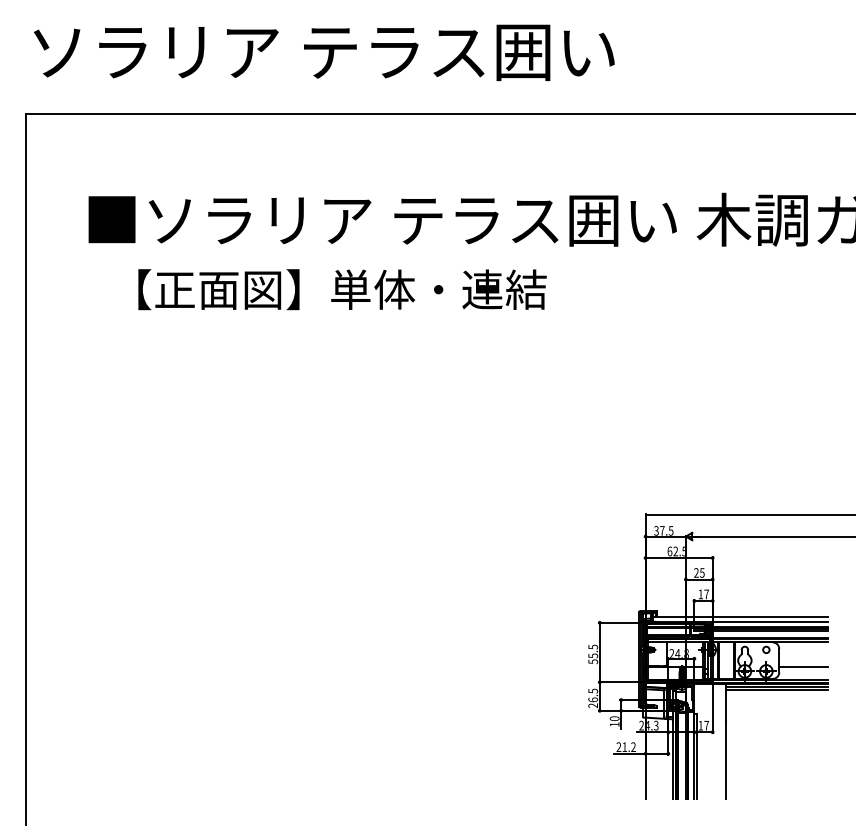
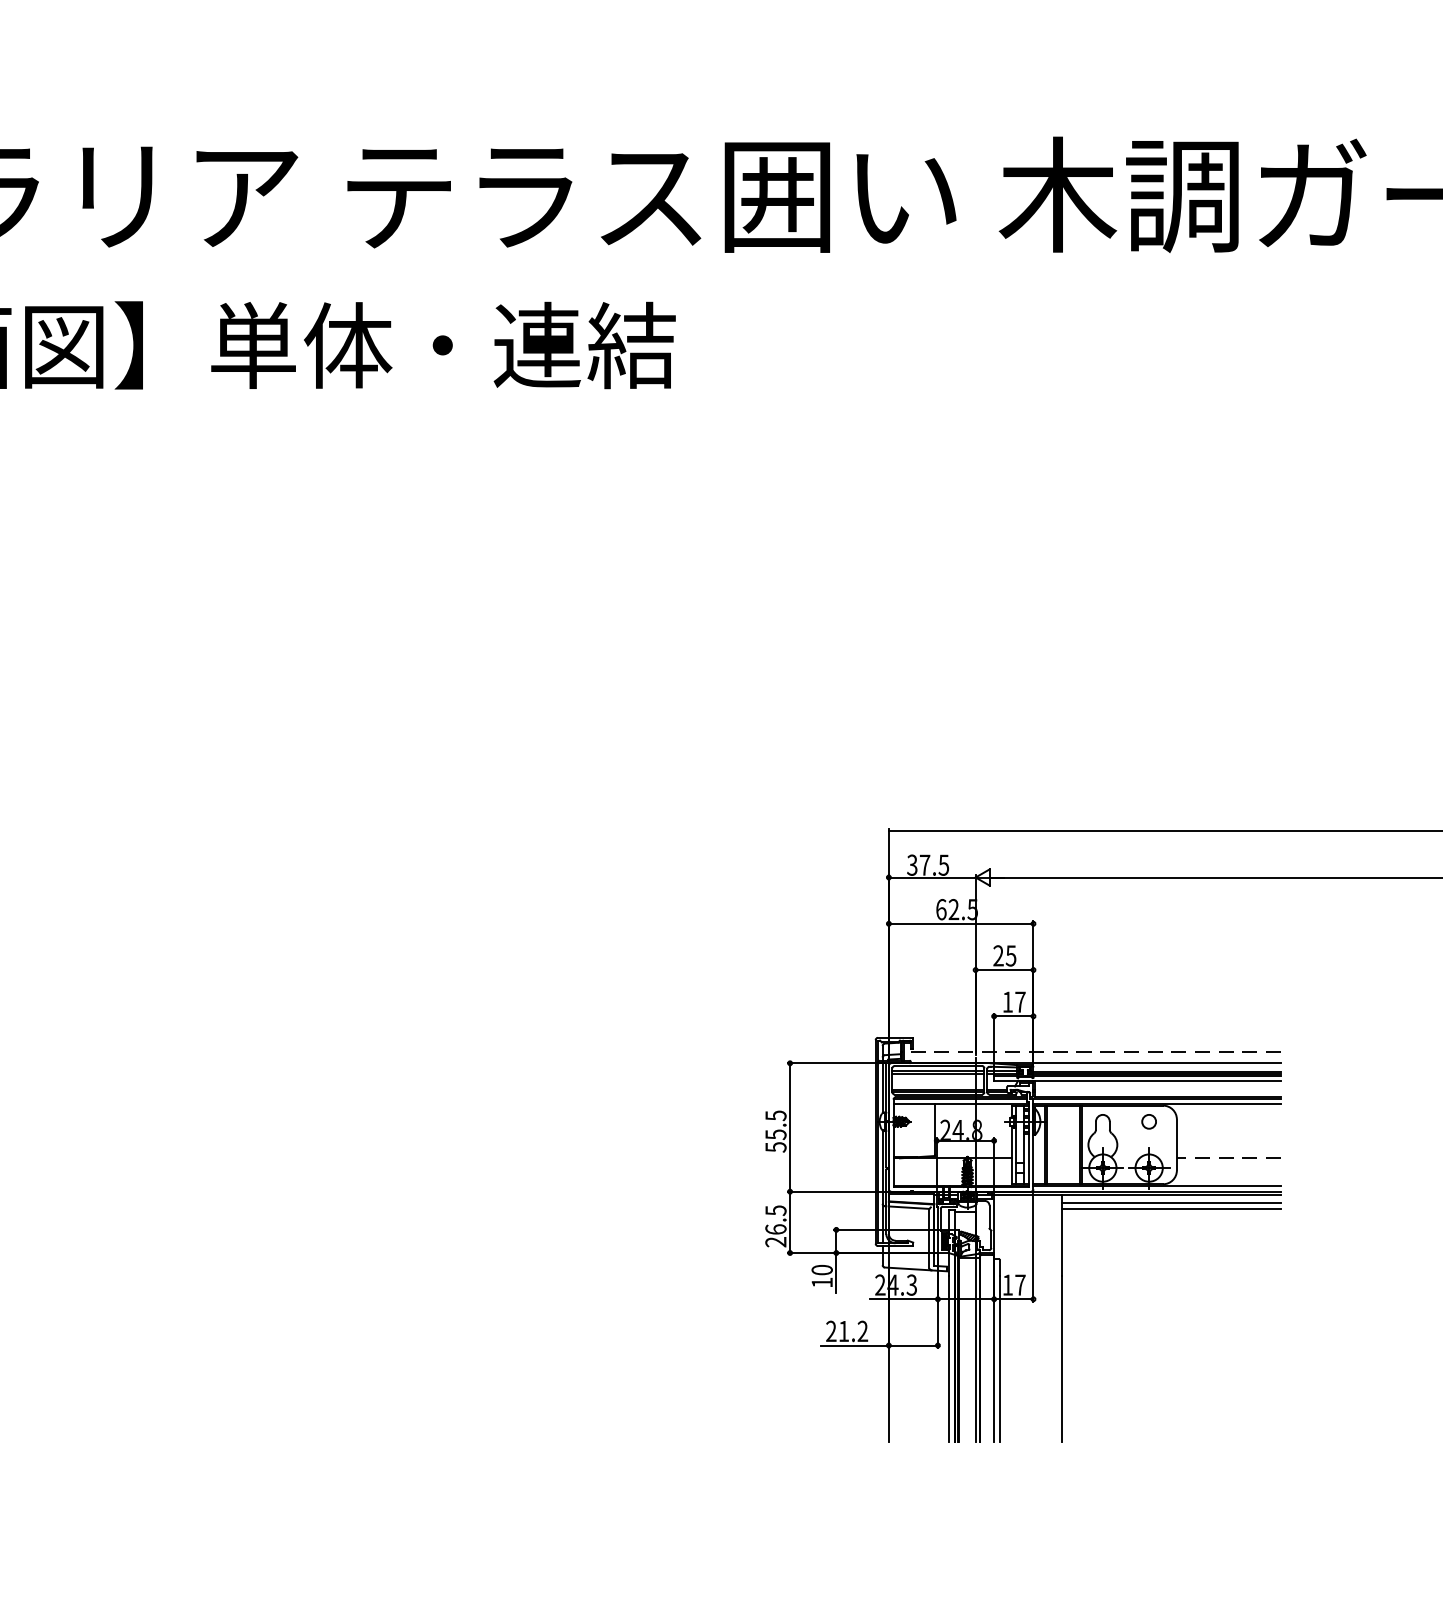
line: (739, 617) -> (1091, 1051), solid -> dashed
line: (802, 666) -> (1227, 1157), solid -> dashed

